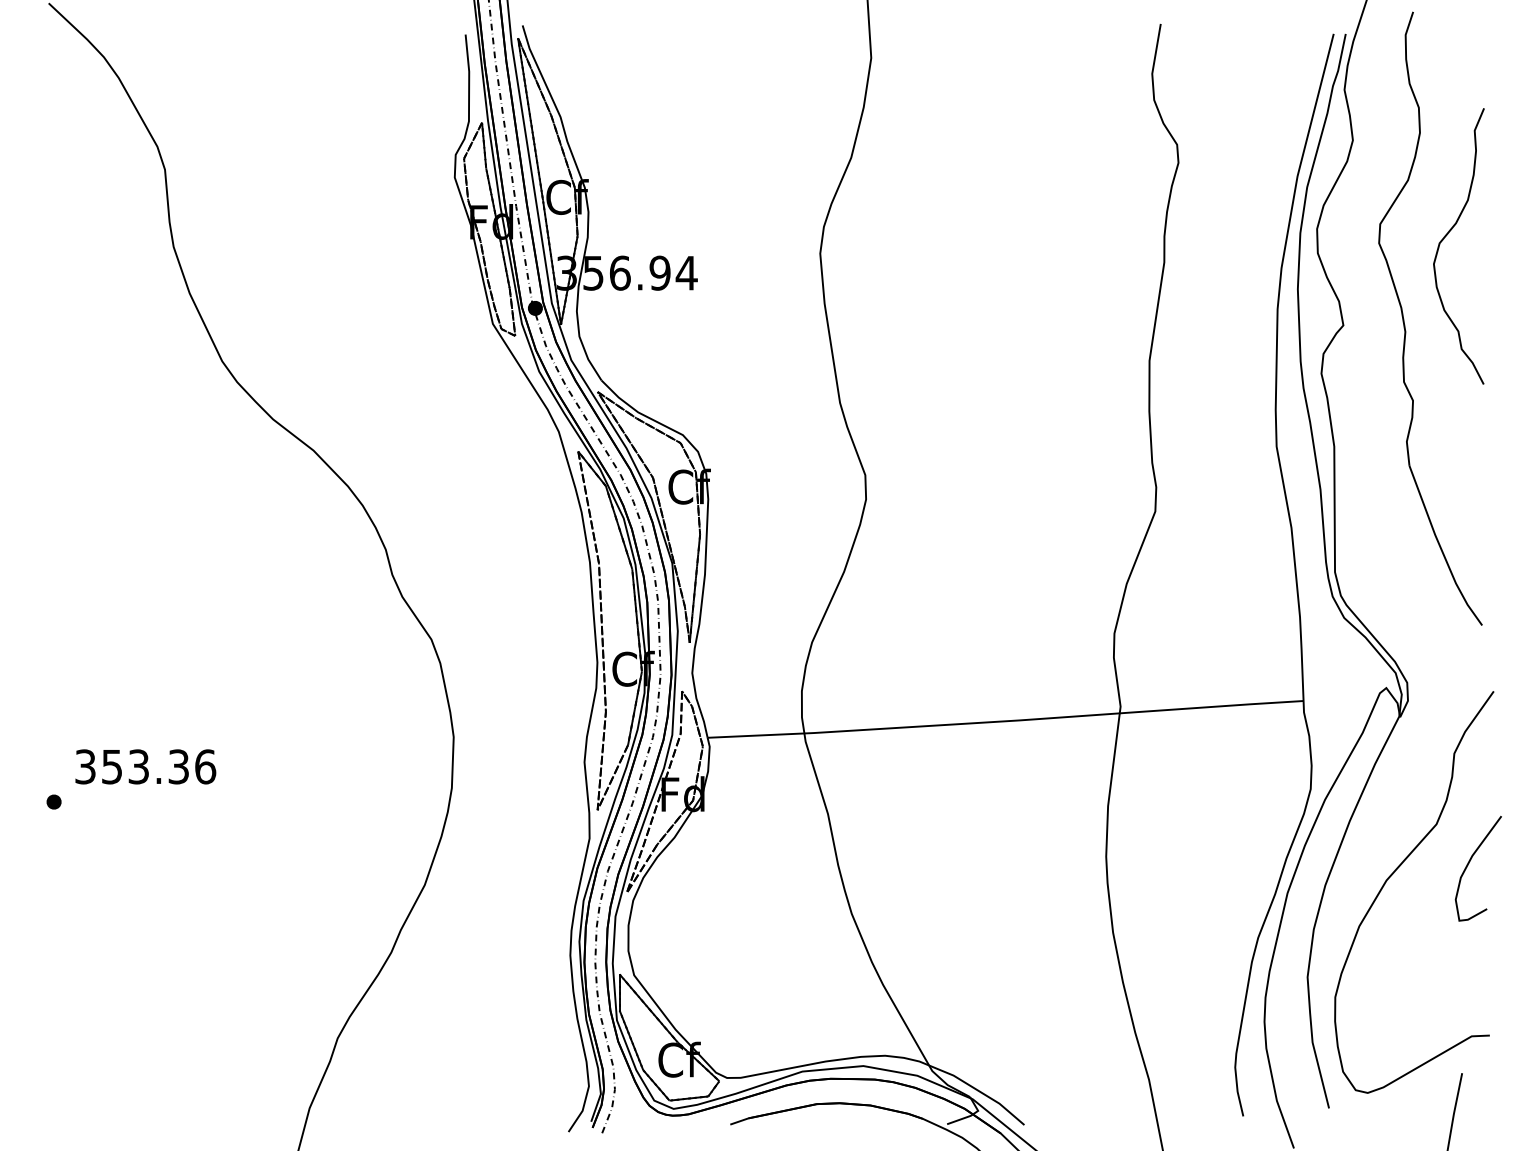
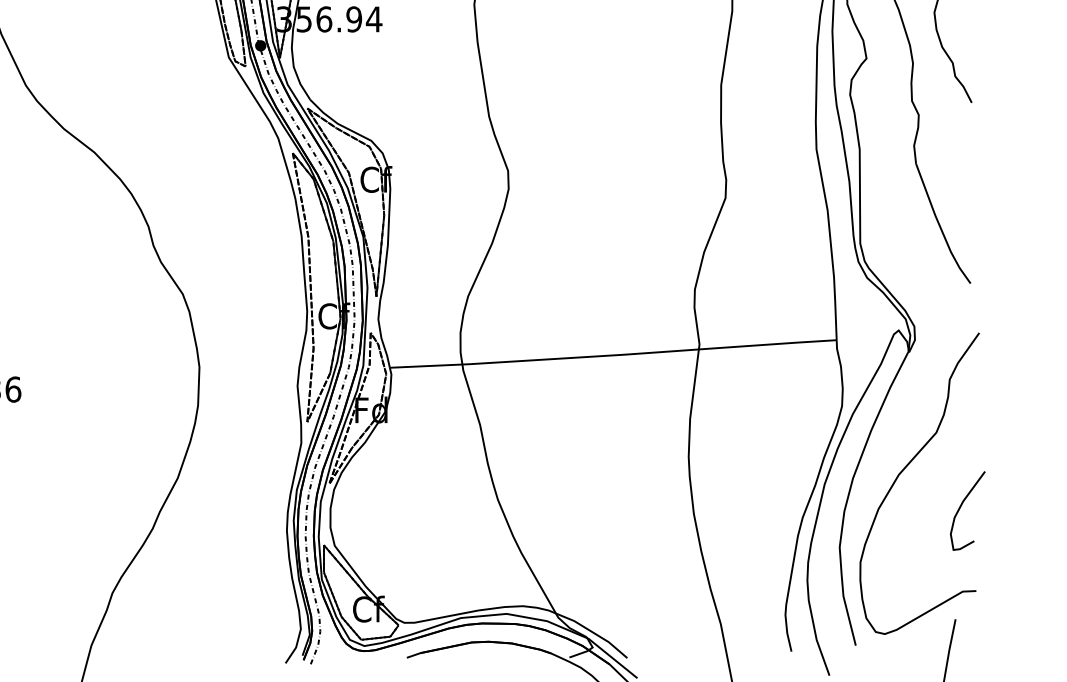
curve: (1469, 863) -> (961, 507), moved

